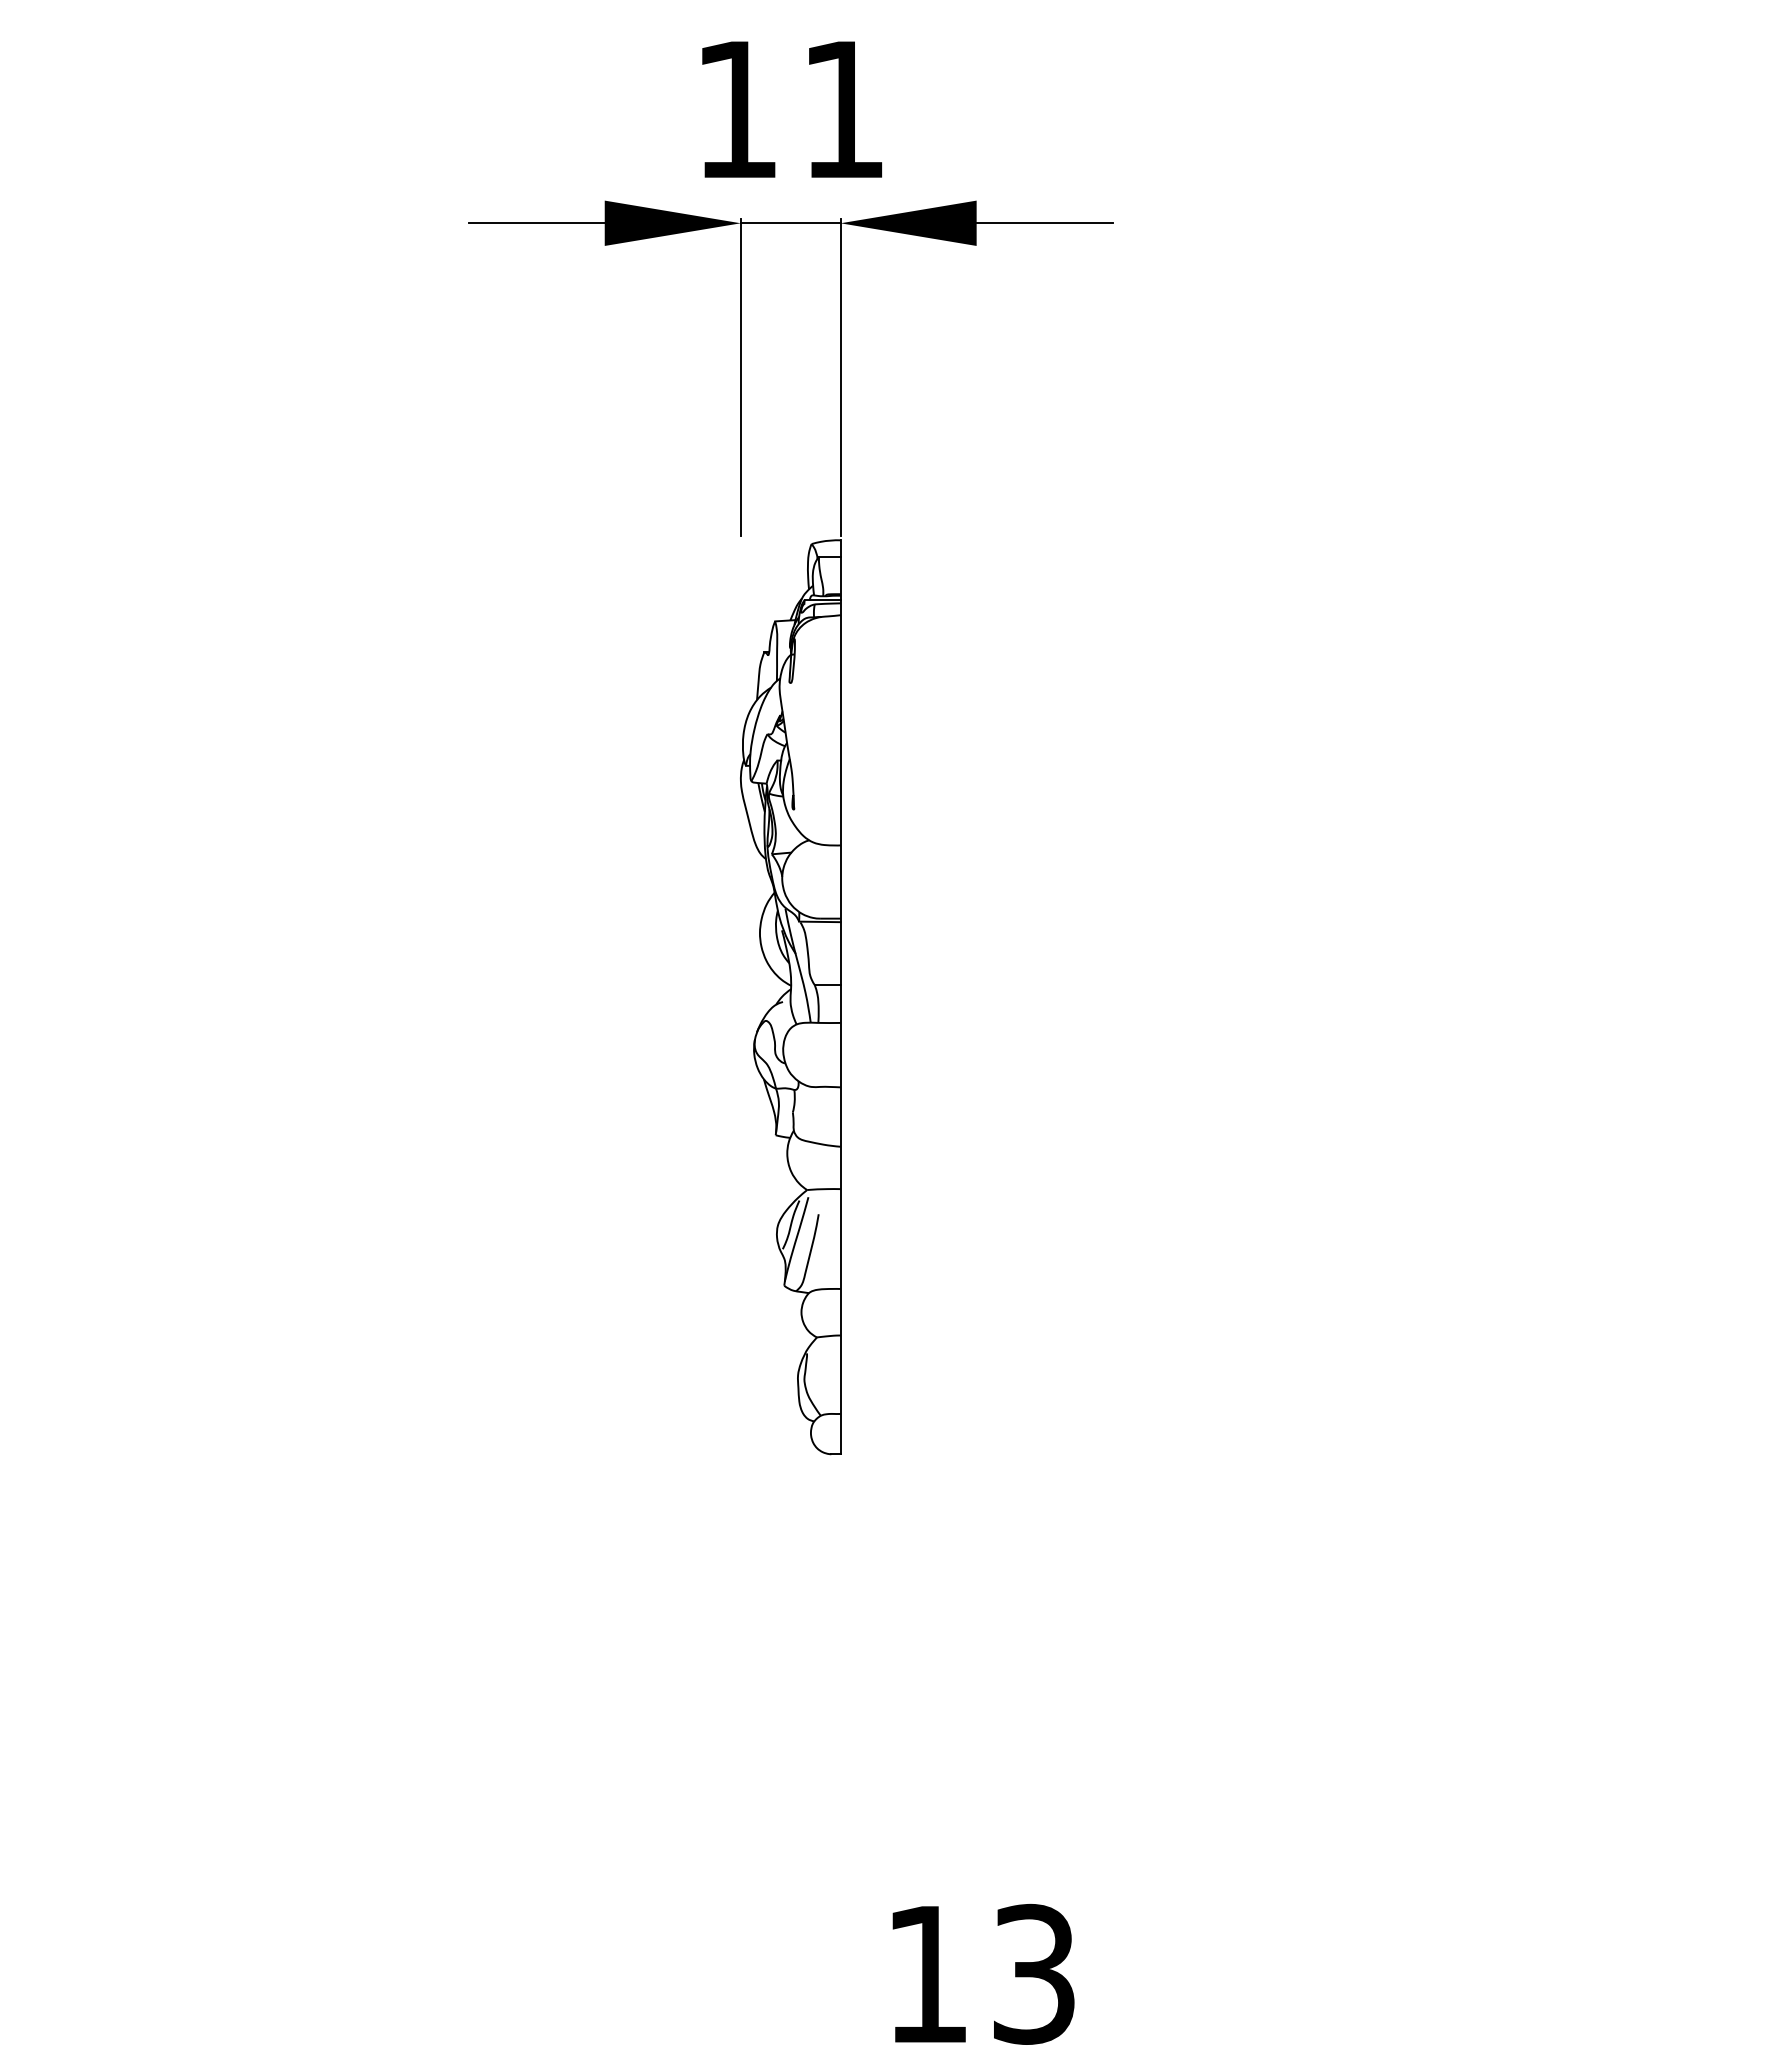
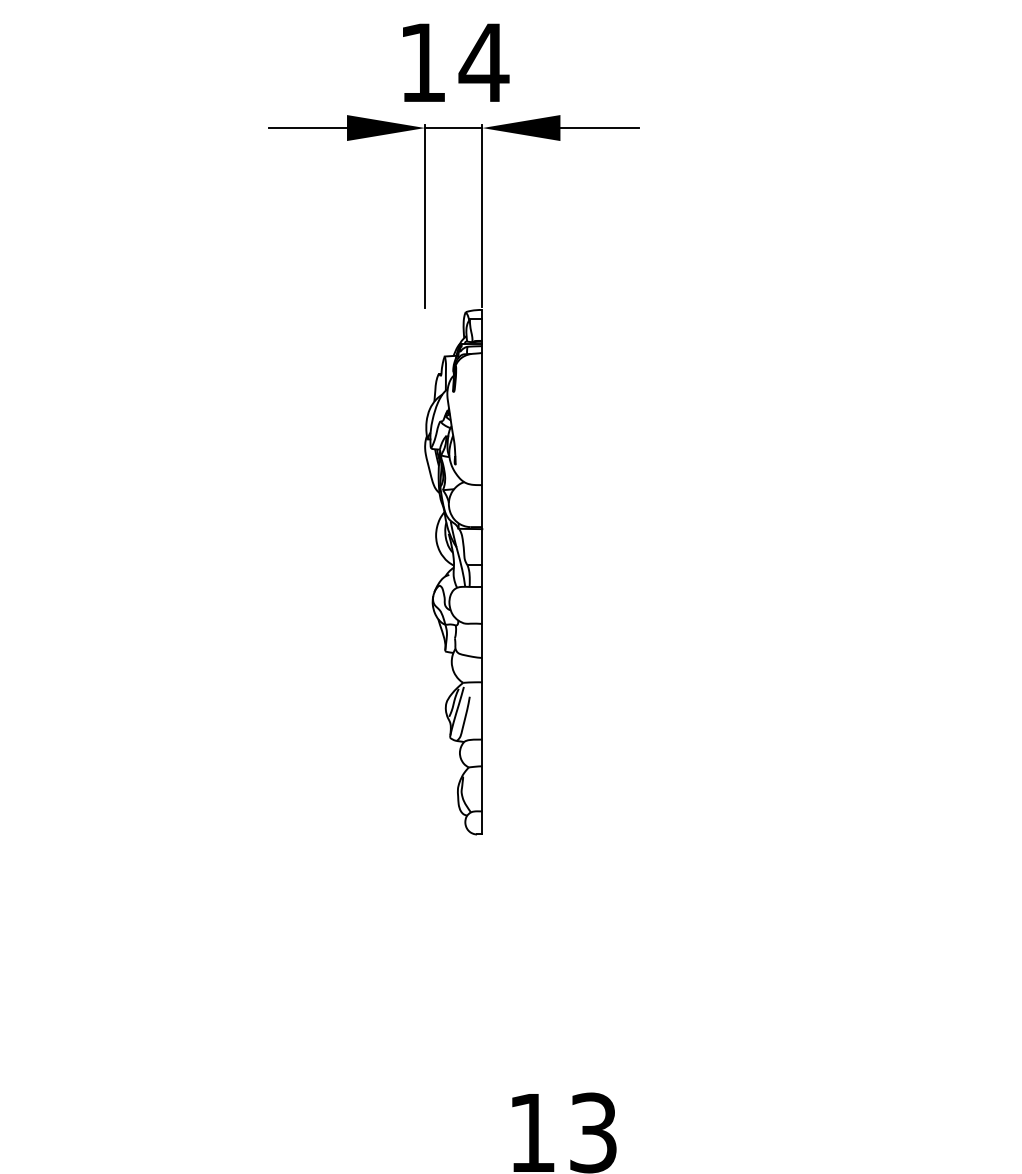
text: (842, 109) -> (483, 62), 11 -> 14

